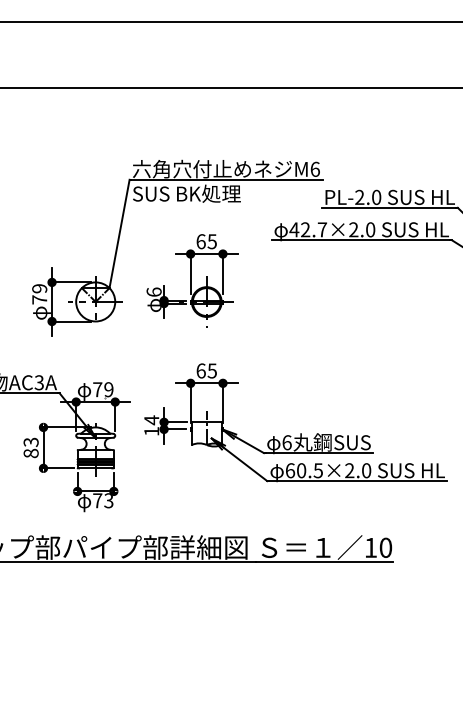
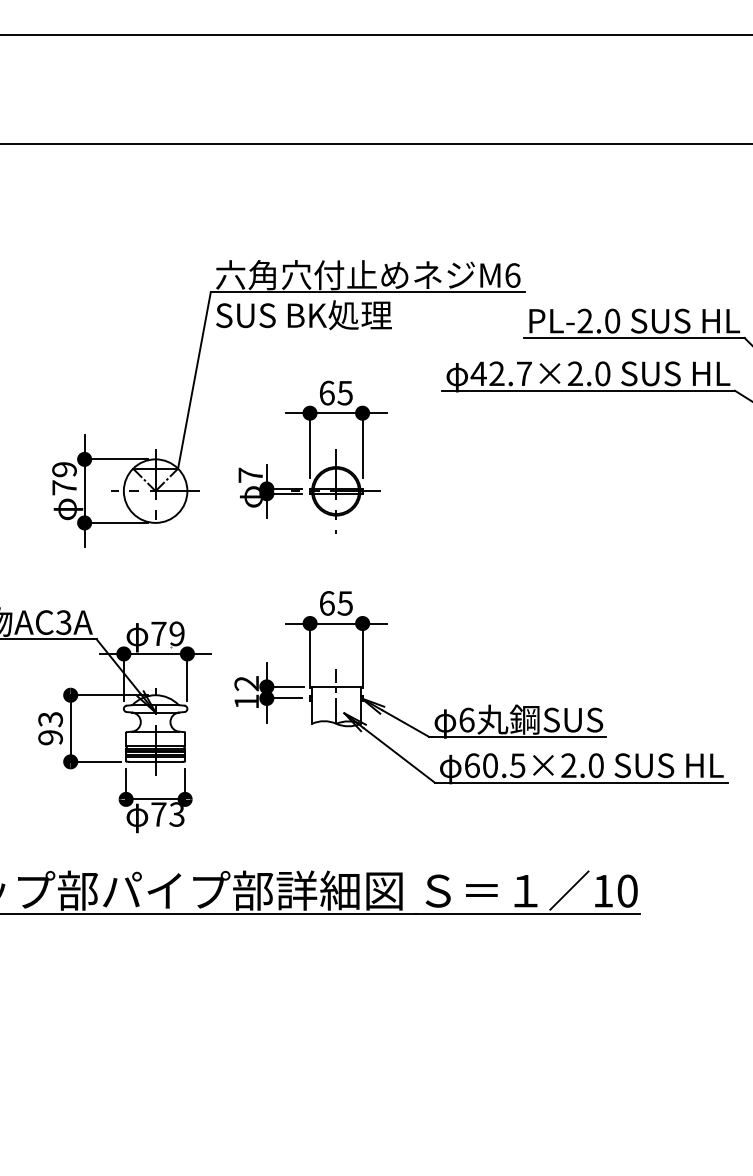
text: (153, 291) -> (249, 474), 6 -> 7
text: (151, 420) -> (246, 683), 14 -> 12
text: (30, 453) -> (49, 737), 83 -> 93

